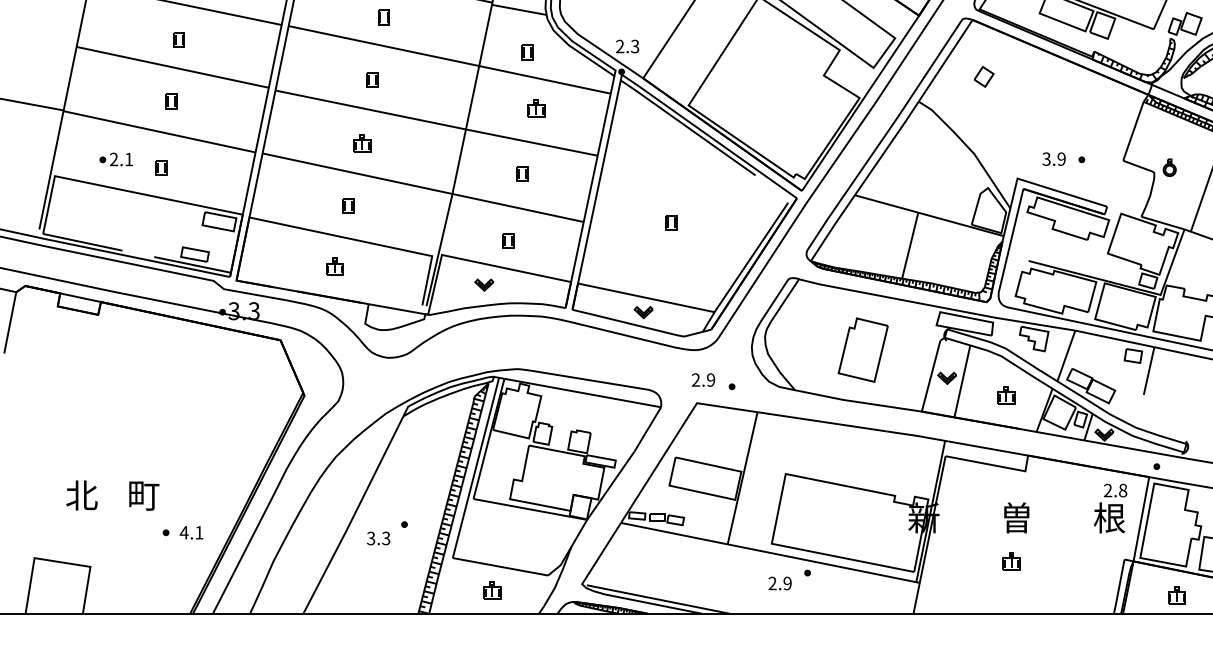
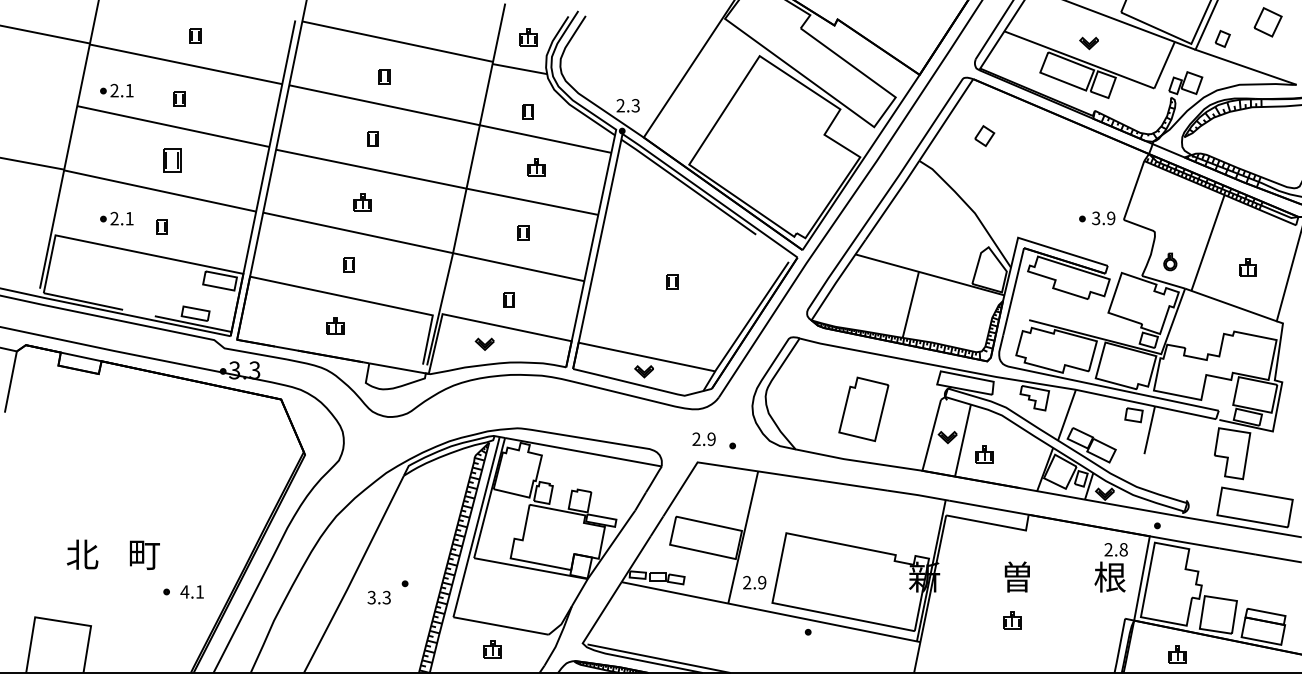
part: (115, 31) -> (116, 90), added
part: (170, 101) -> (171, 160), size x1.6
text: (1053, 159) -> (1103, 218), moved
part: (1169, 167) -> (1170, 261), moved
part: (1005, 395) -> (984, 454), moved
text: (779, 583) -> (754, 582), moved

